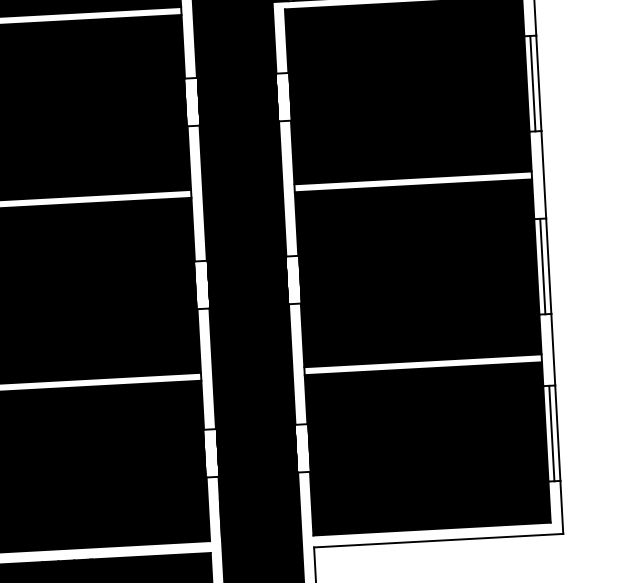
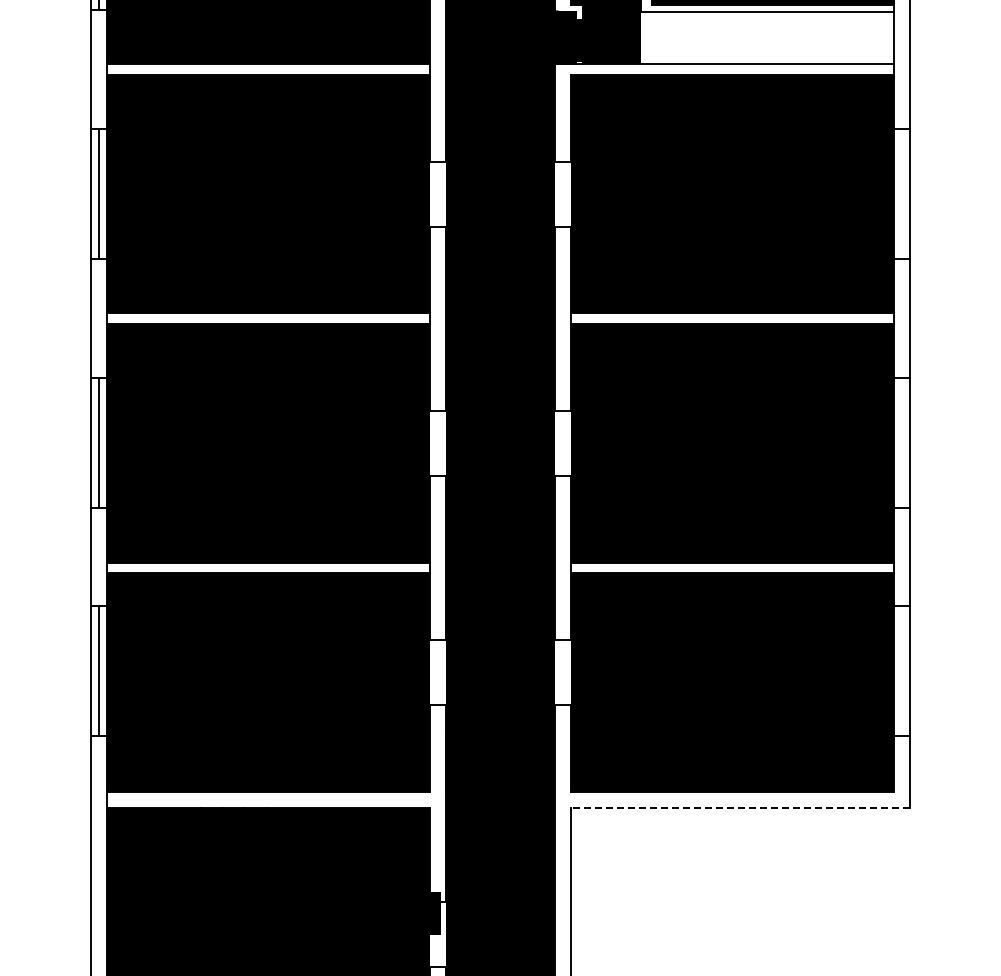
line: (533, 83) -> (902, 194), removed
line: (542, 266) -> (902, 443), removed
line: (552, 433) -> (902, 671), removed
line: (438, 540) -> (740, 808), solid -> dashed

